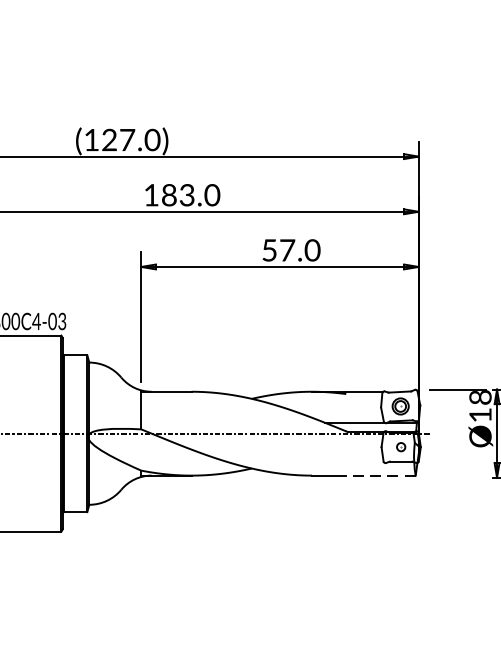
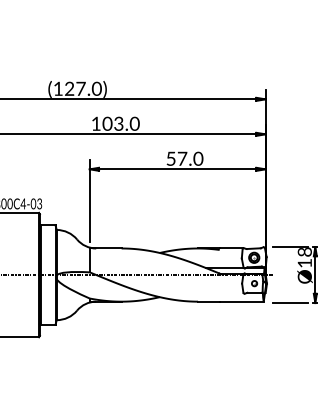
text: (169, 196) -> (107, 124), 183.0 -> 103.0
line: (380, 475) -> (241, 301), dashed -> solid
line: (457, 478) -> (290, 303), added

